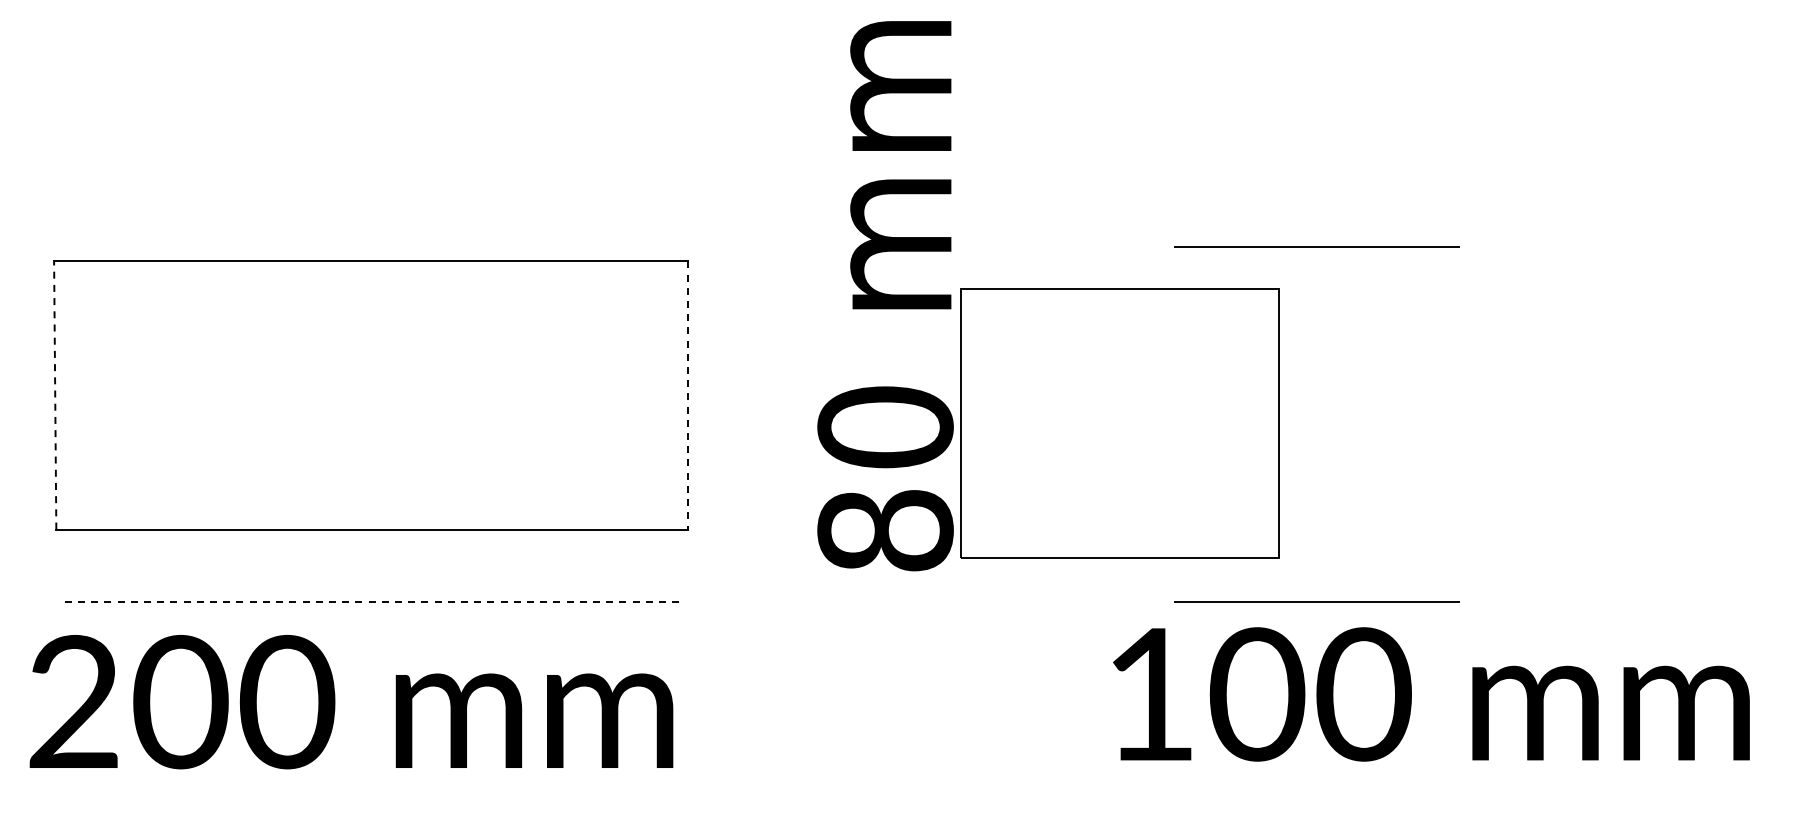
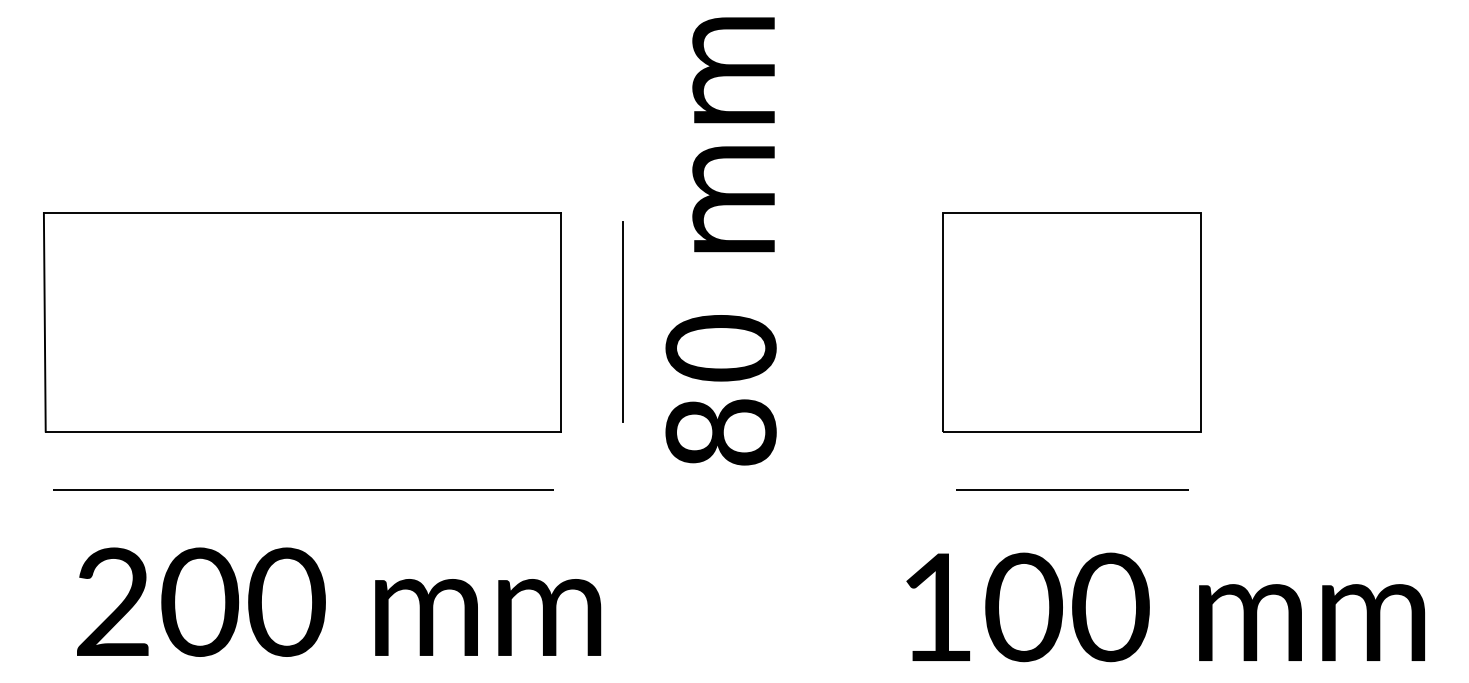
line: (1316, 246) -> (1072, 200), removed
line: (764, 394) -> (622, 321), added
line: (55, 395) -> (45, 322), dashed -> solid
line: (688, 396) -> (560, 323), dashed -> solid
part: (1119, 423) -> (1071, 322), moved
line: (372, 601) -> (303, 490), dashed -> solid
text: (1431, 694) -> (1165, 607), moved
text: (351, 702) -> (339, 602), moved

